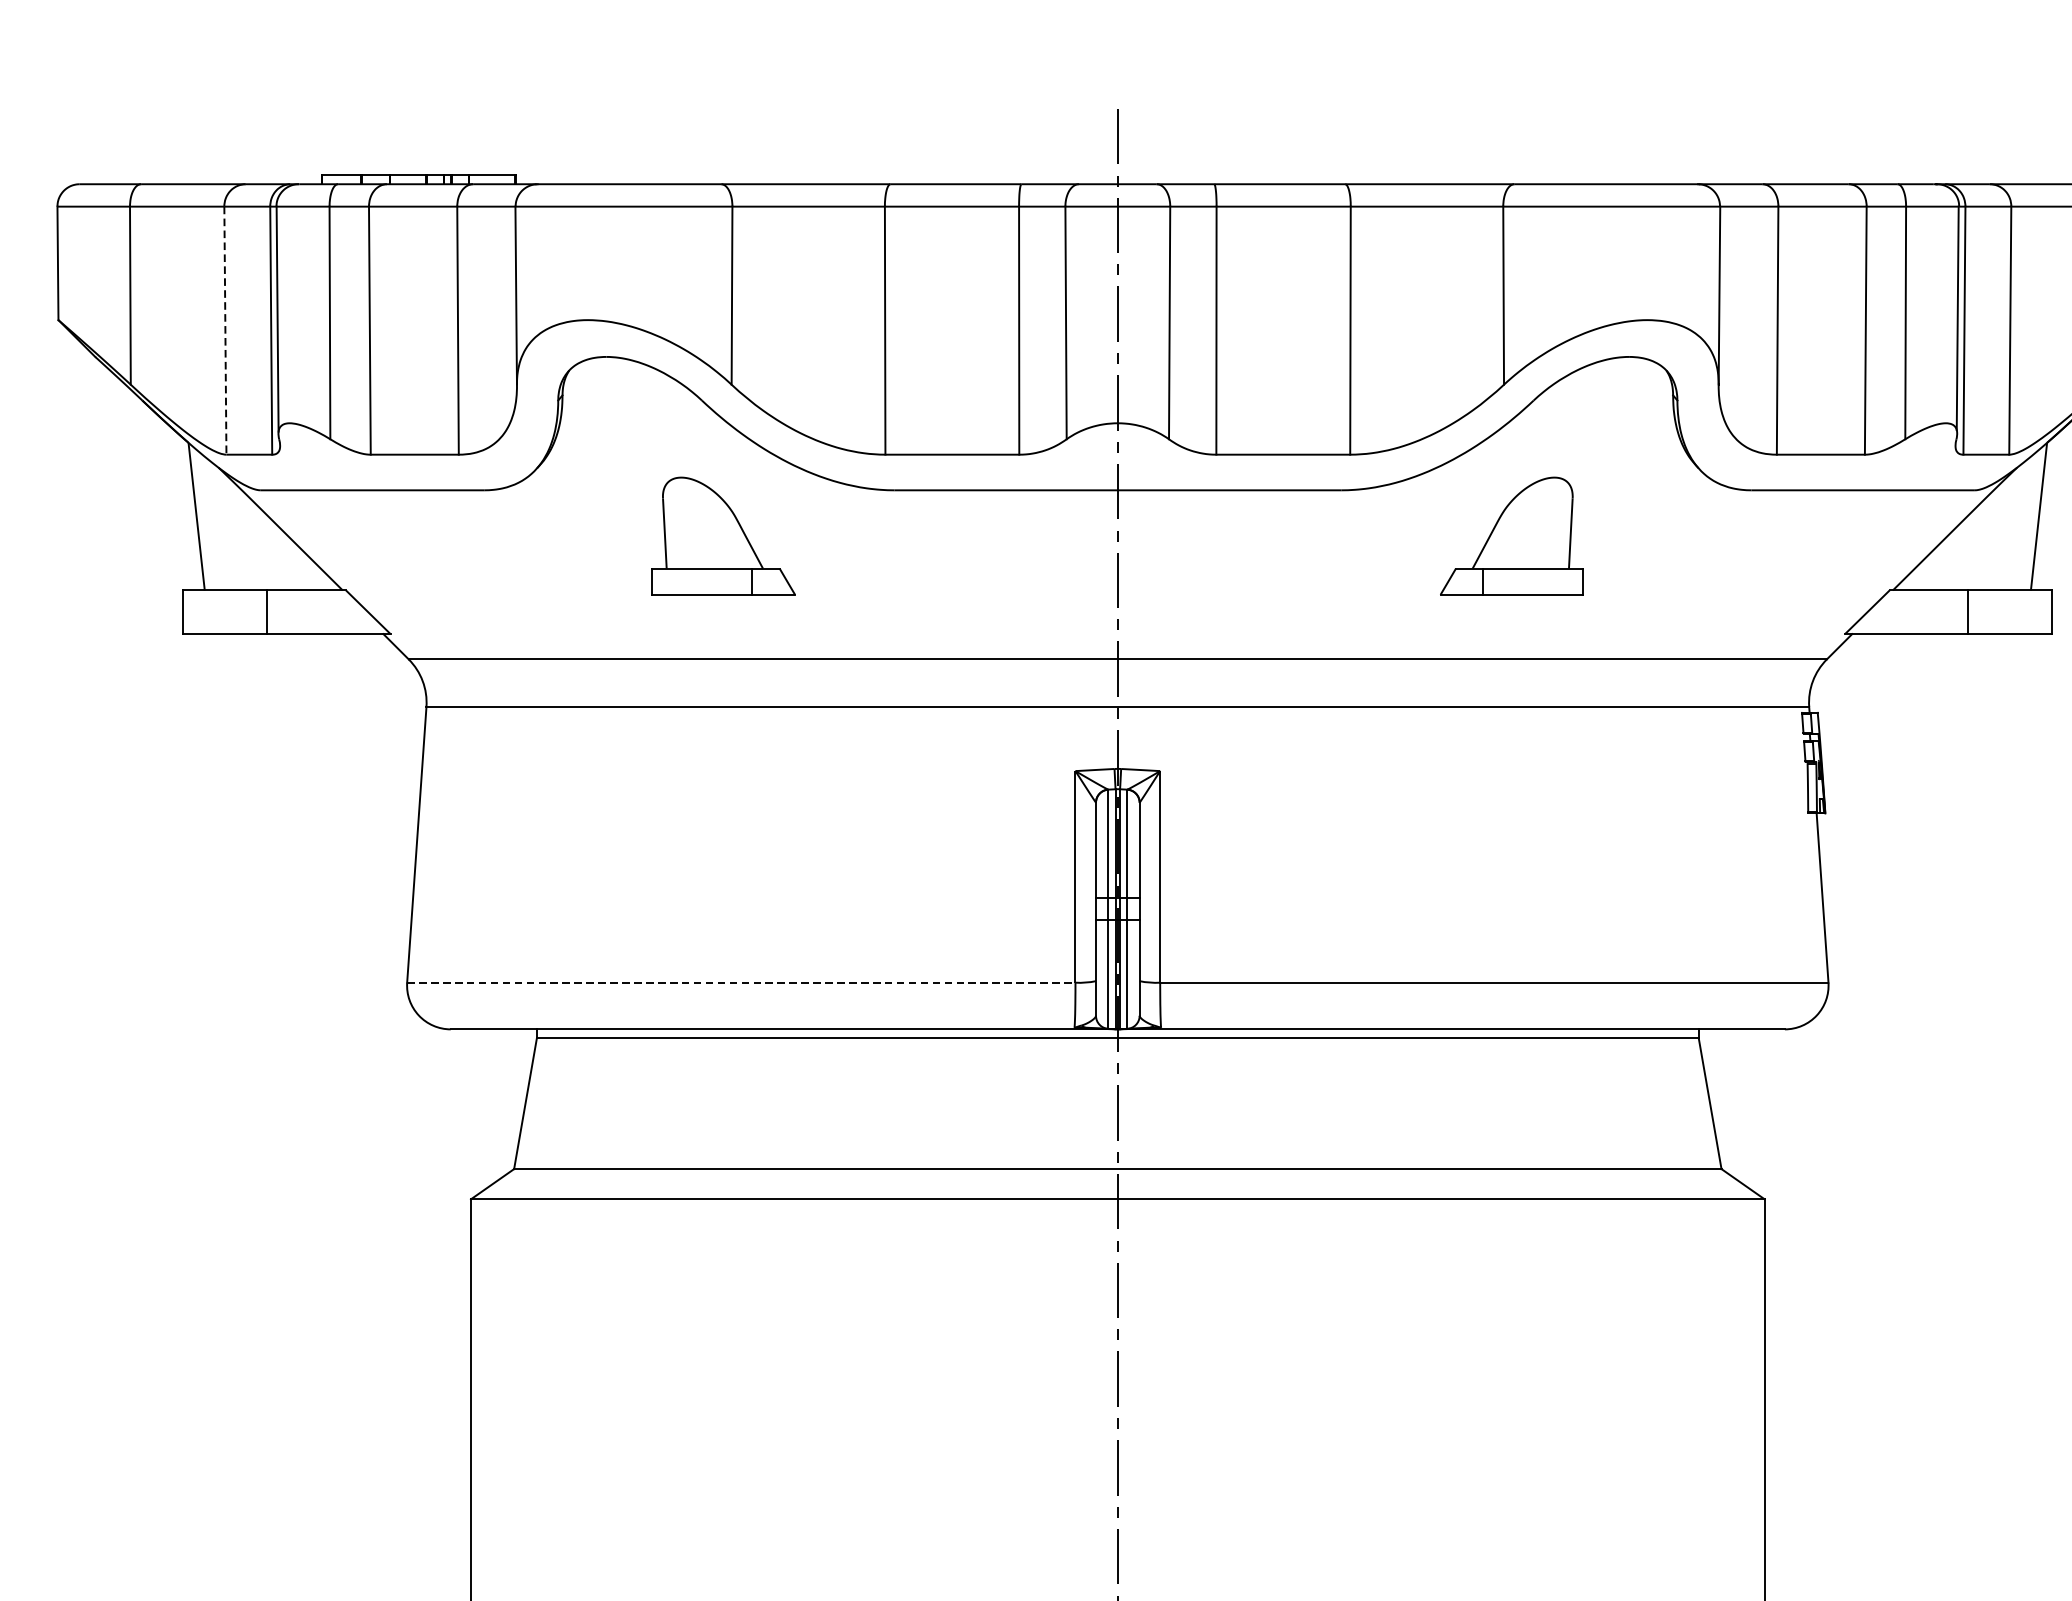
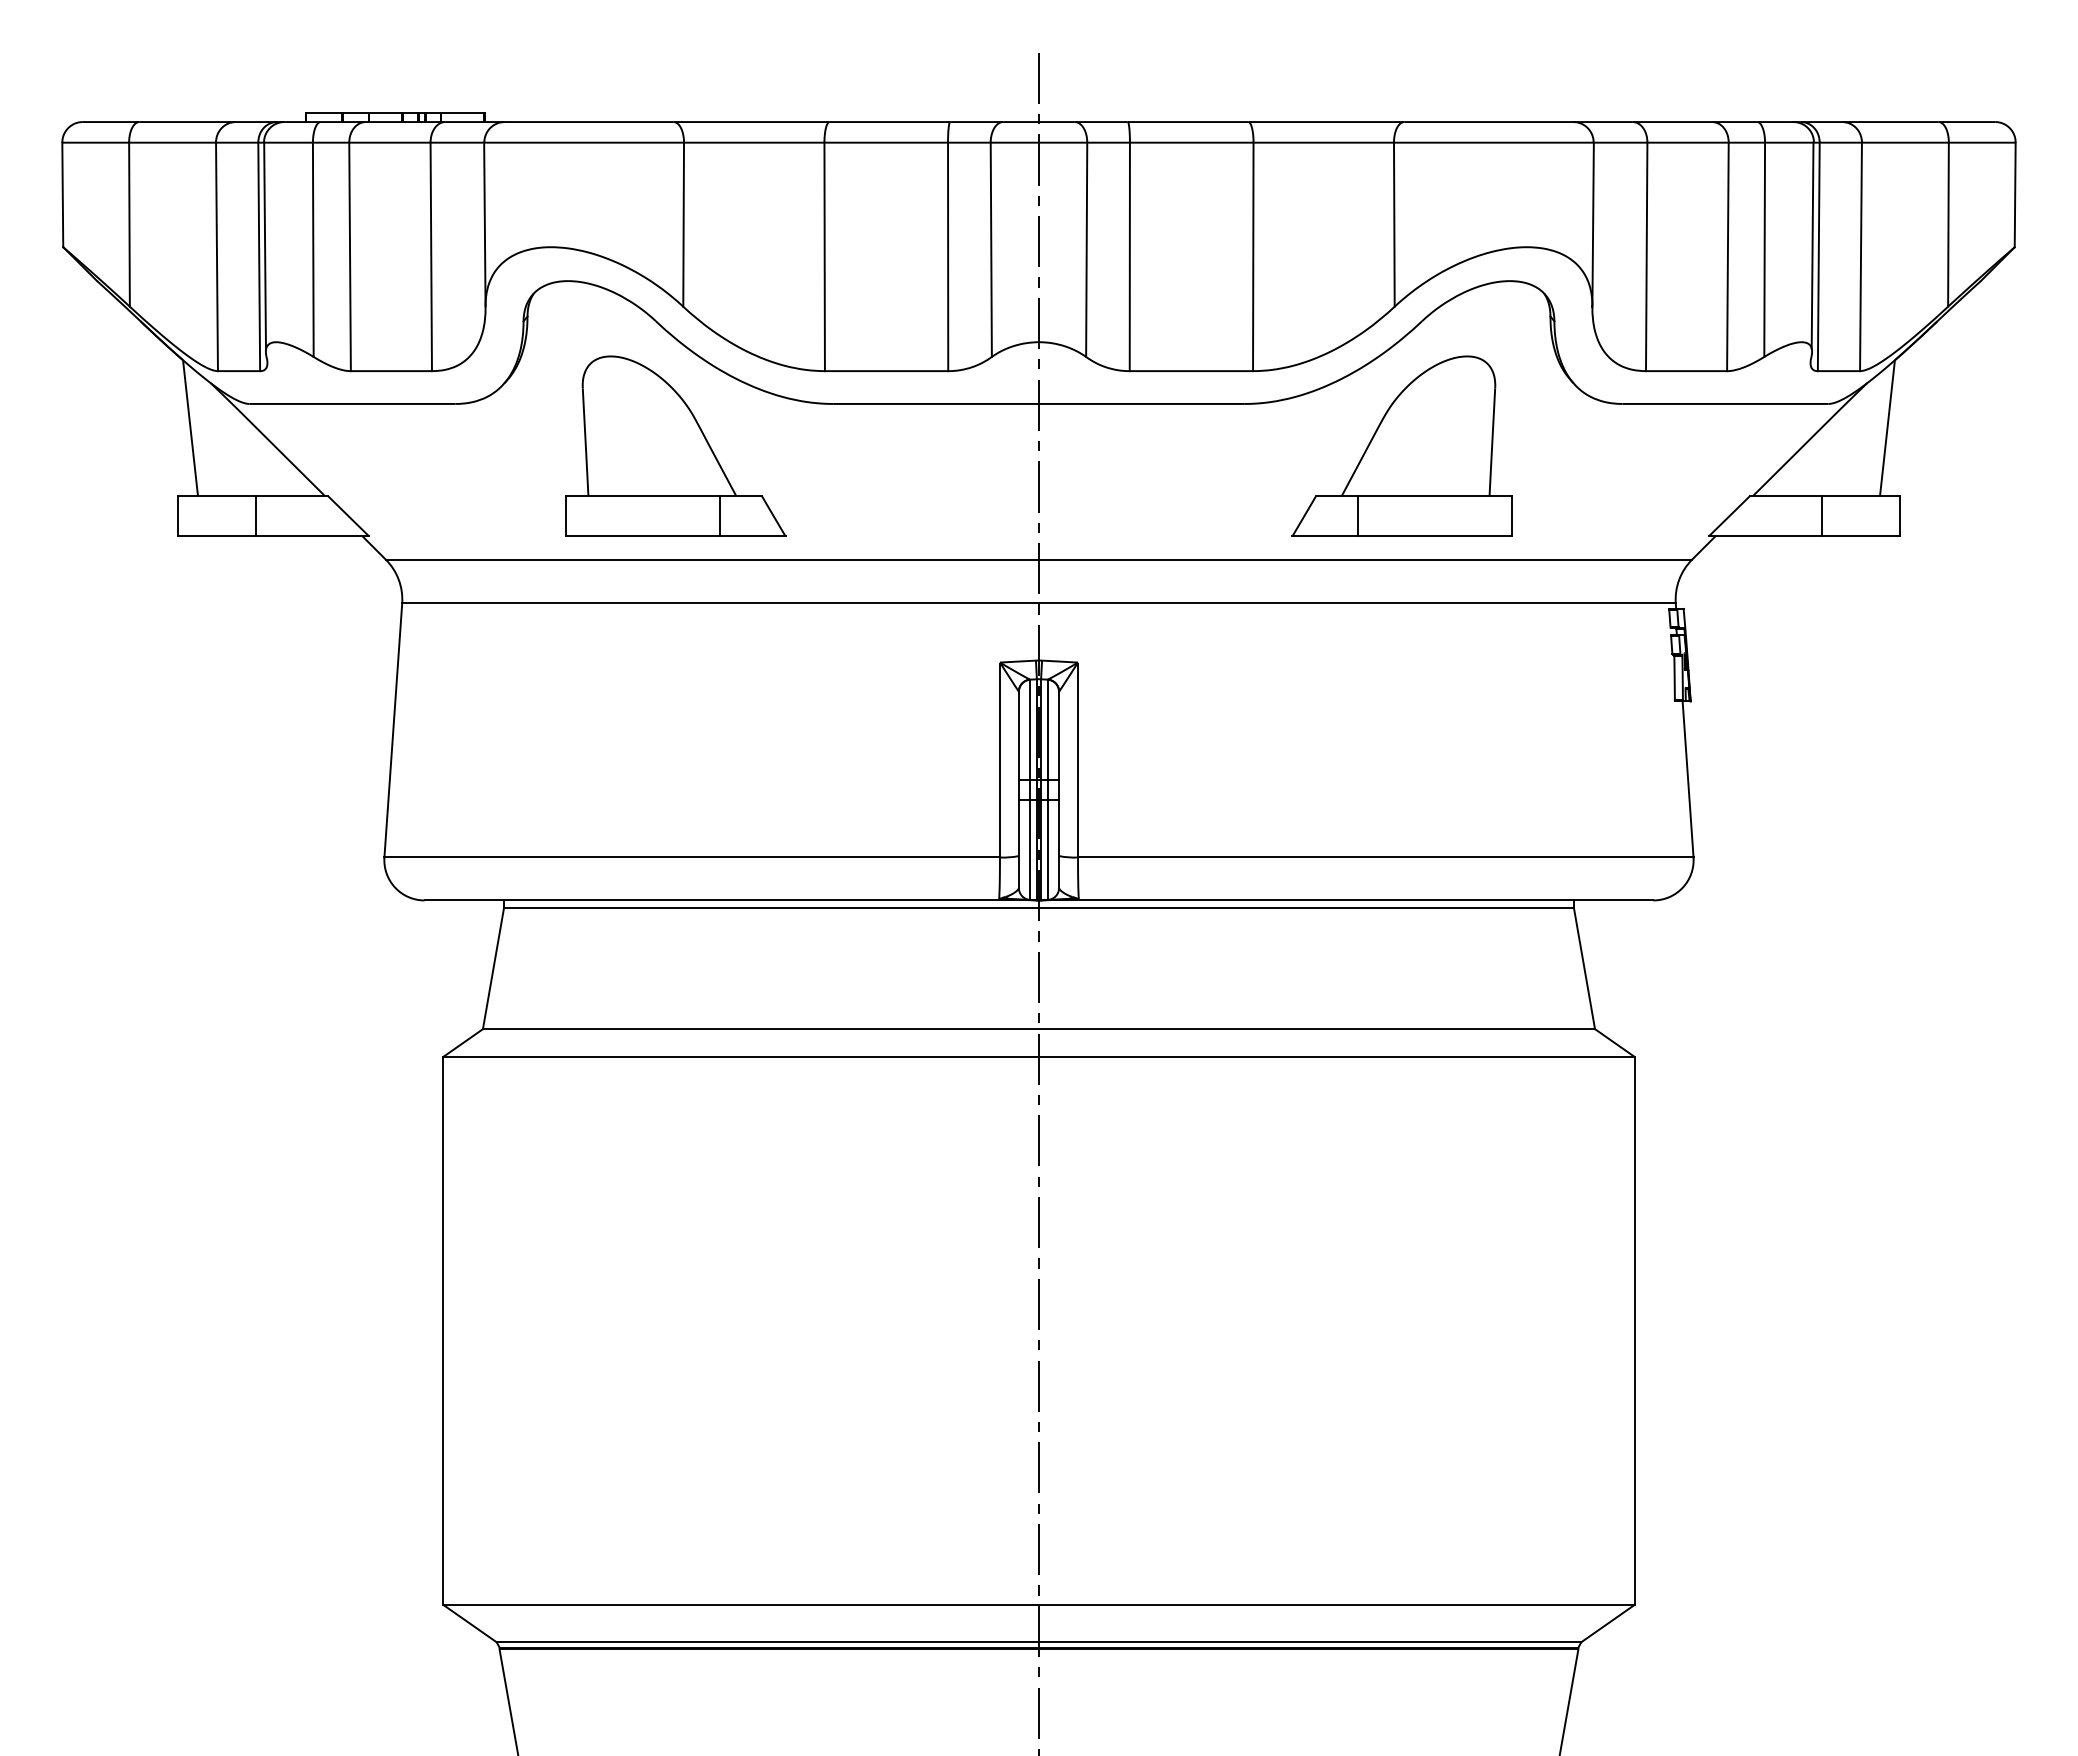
line: (225, 331) -> (217, 257), dashed -> solid
part: (723, 535) -> (675, 445), size x1.67
part: (1511, 535) -> (1401, 445), size x1.67
line: (741, 982) -> (692, 857), dashed -> solid

